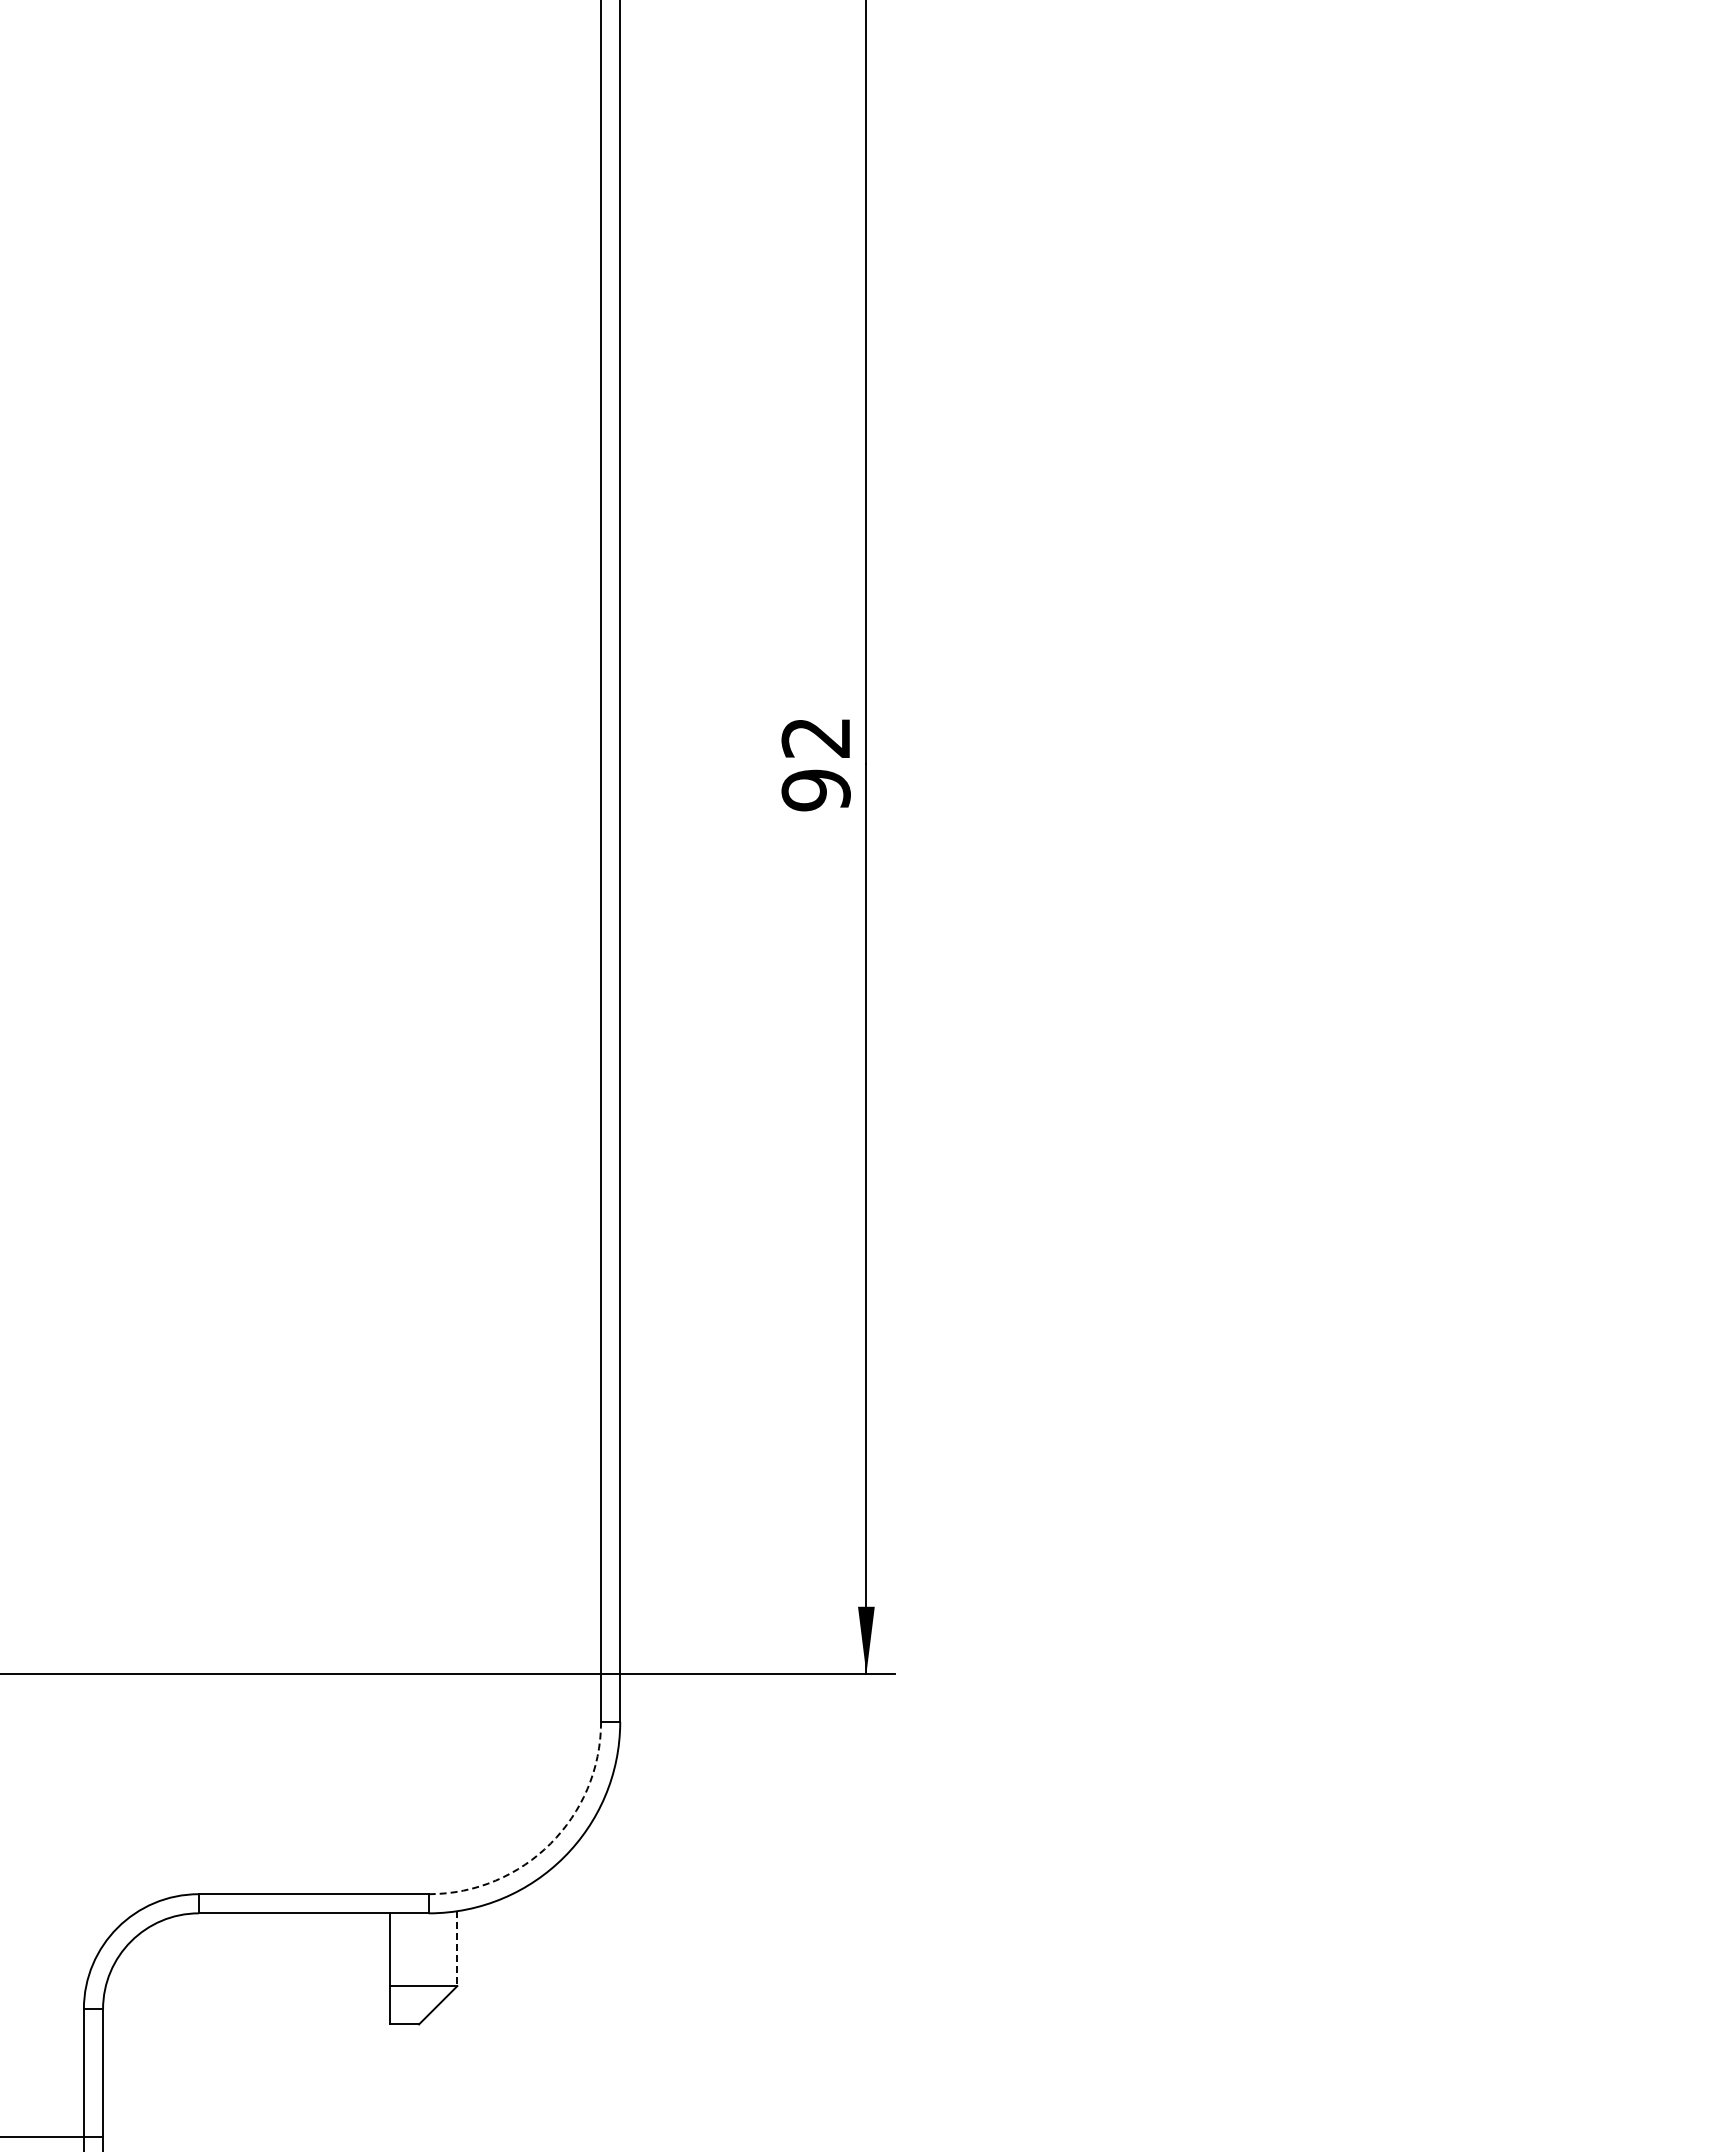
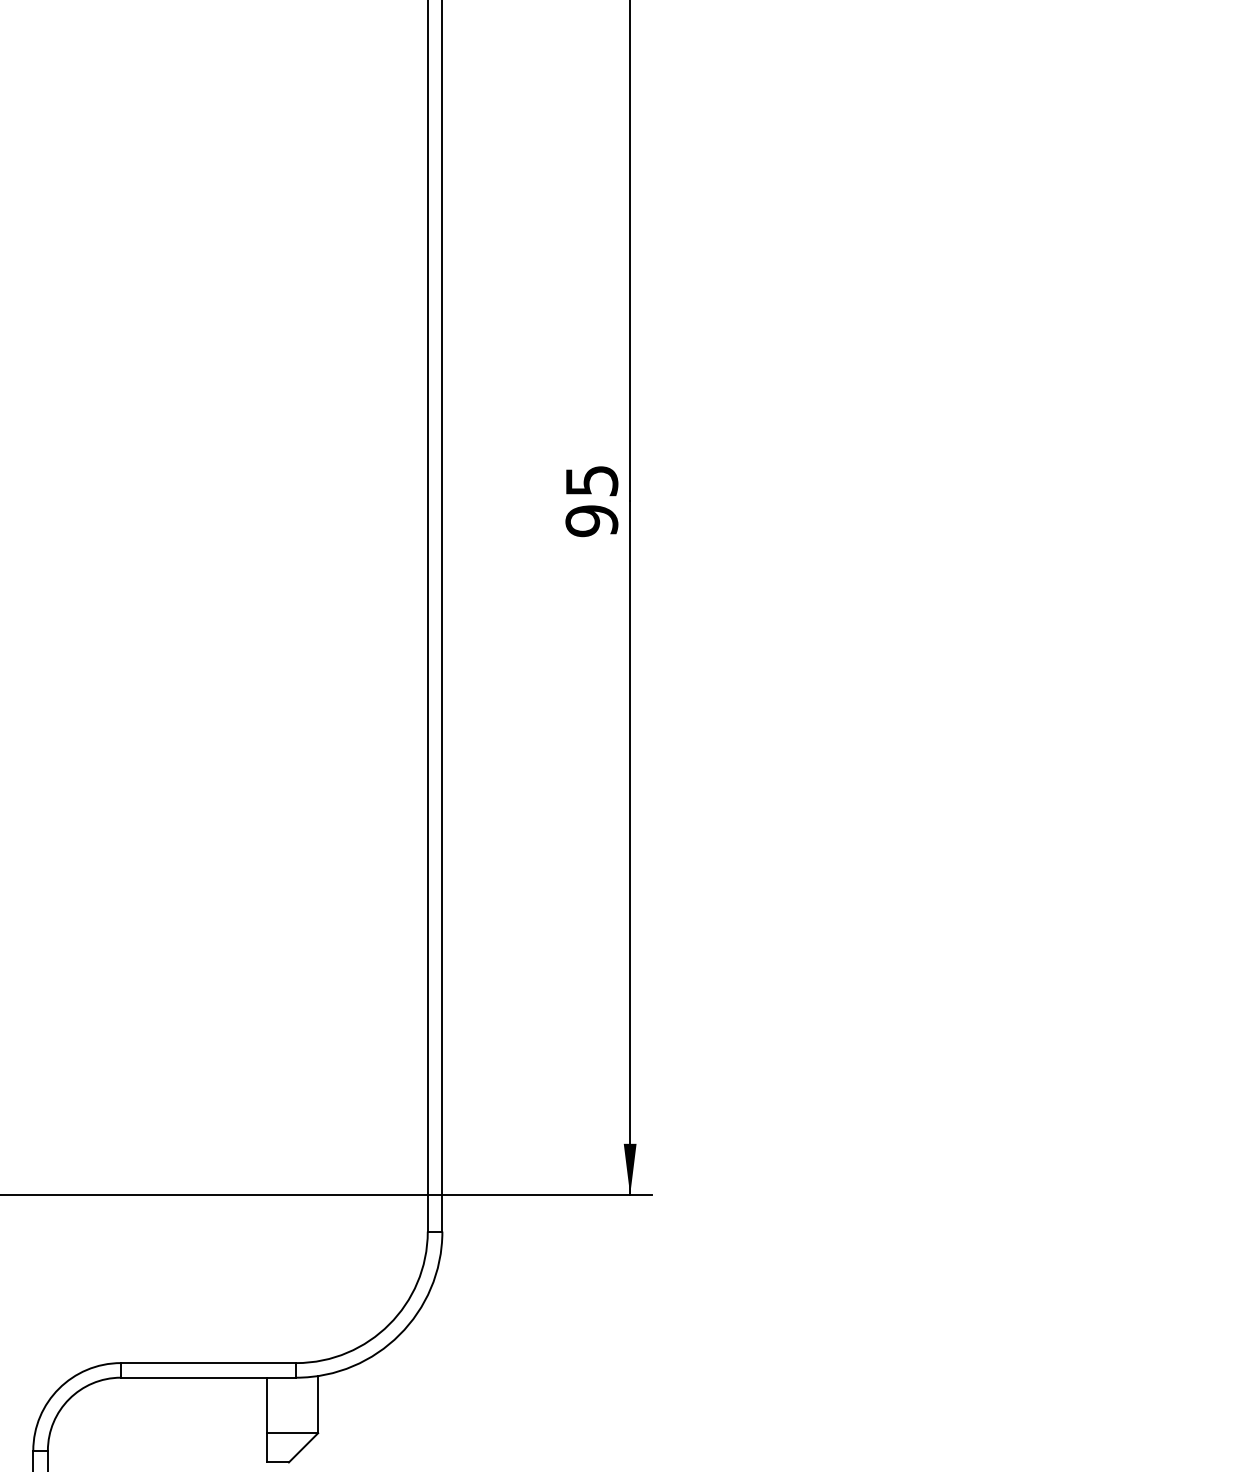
text: (815, 737) -> (591, 480), 92 -> 95
arc: (550, 1843) -> (389, 1324), dashed -> solid
line: (457, 1948) -> (318, 1404), dashed -> solid

